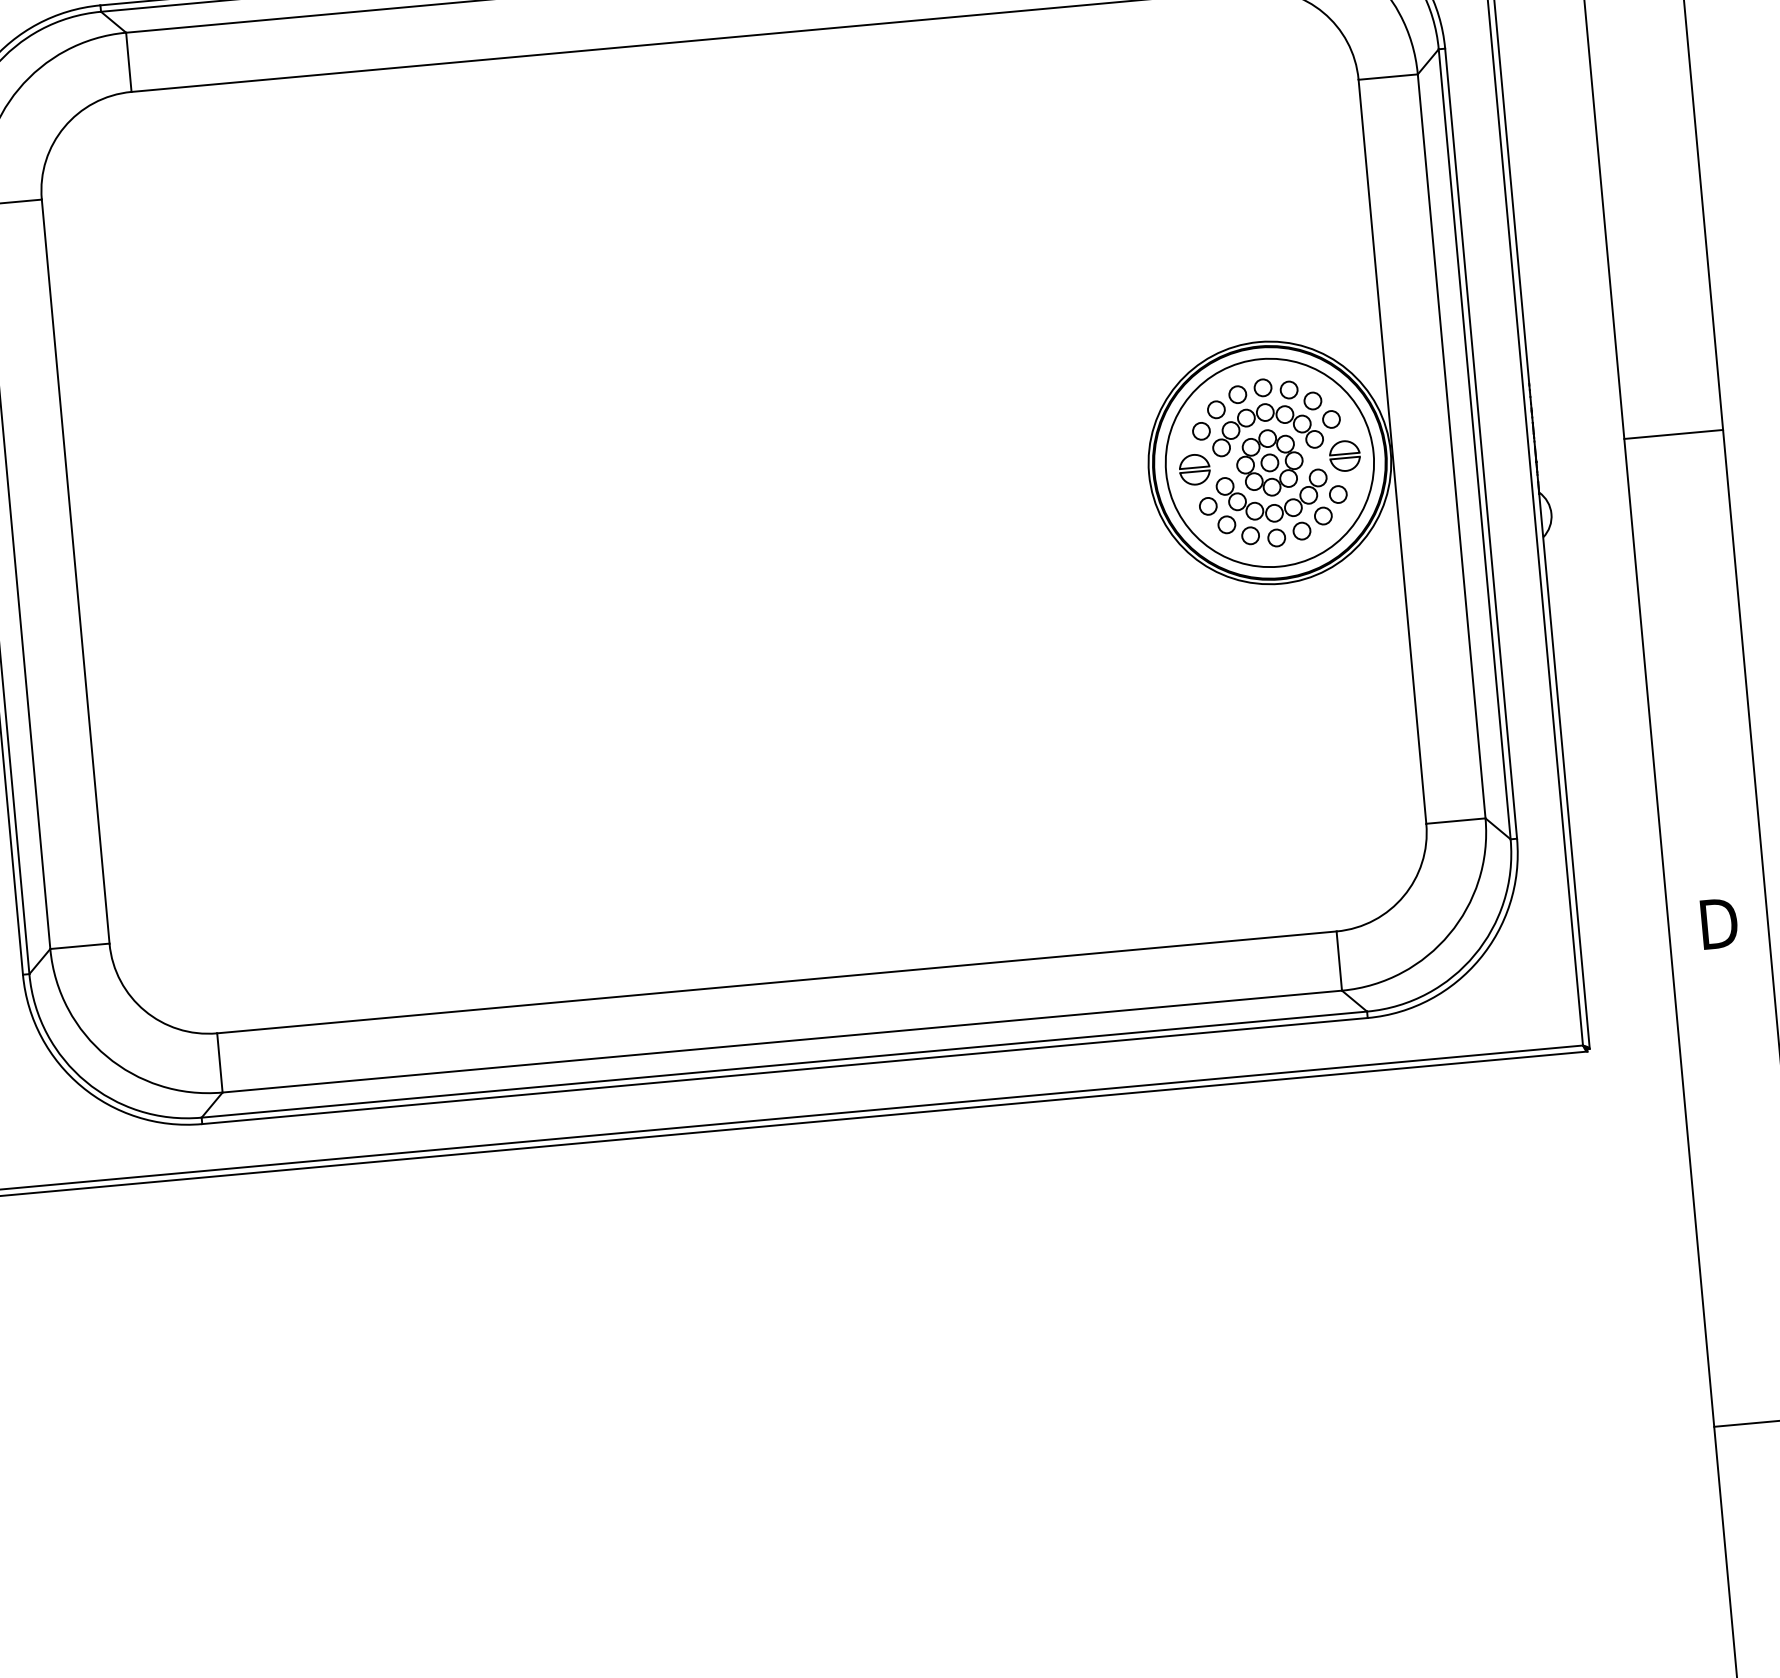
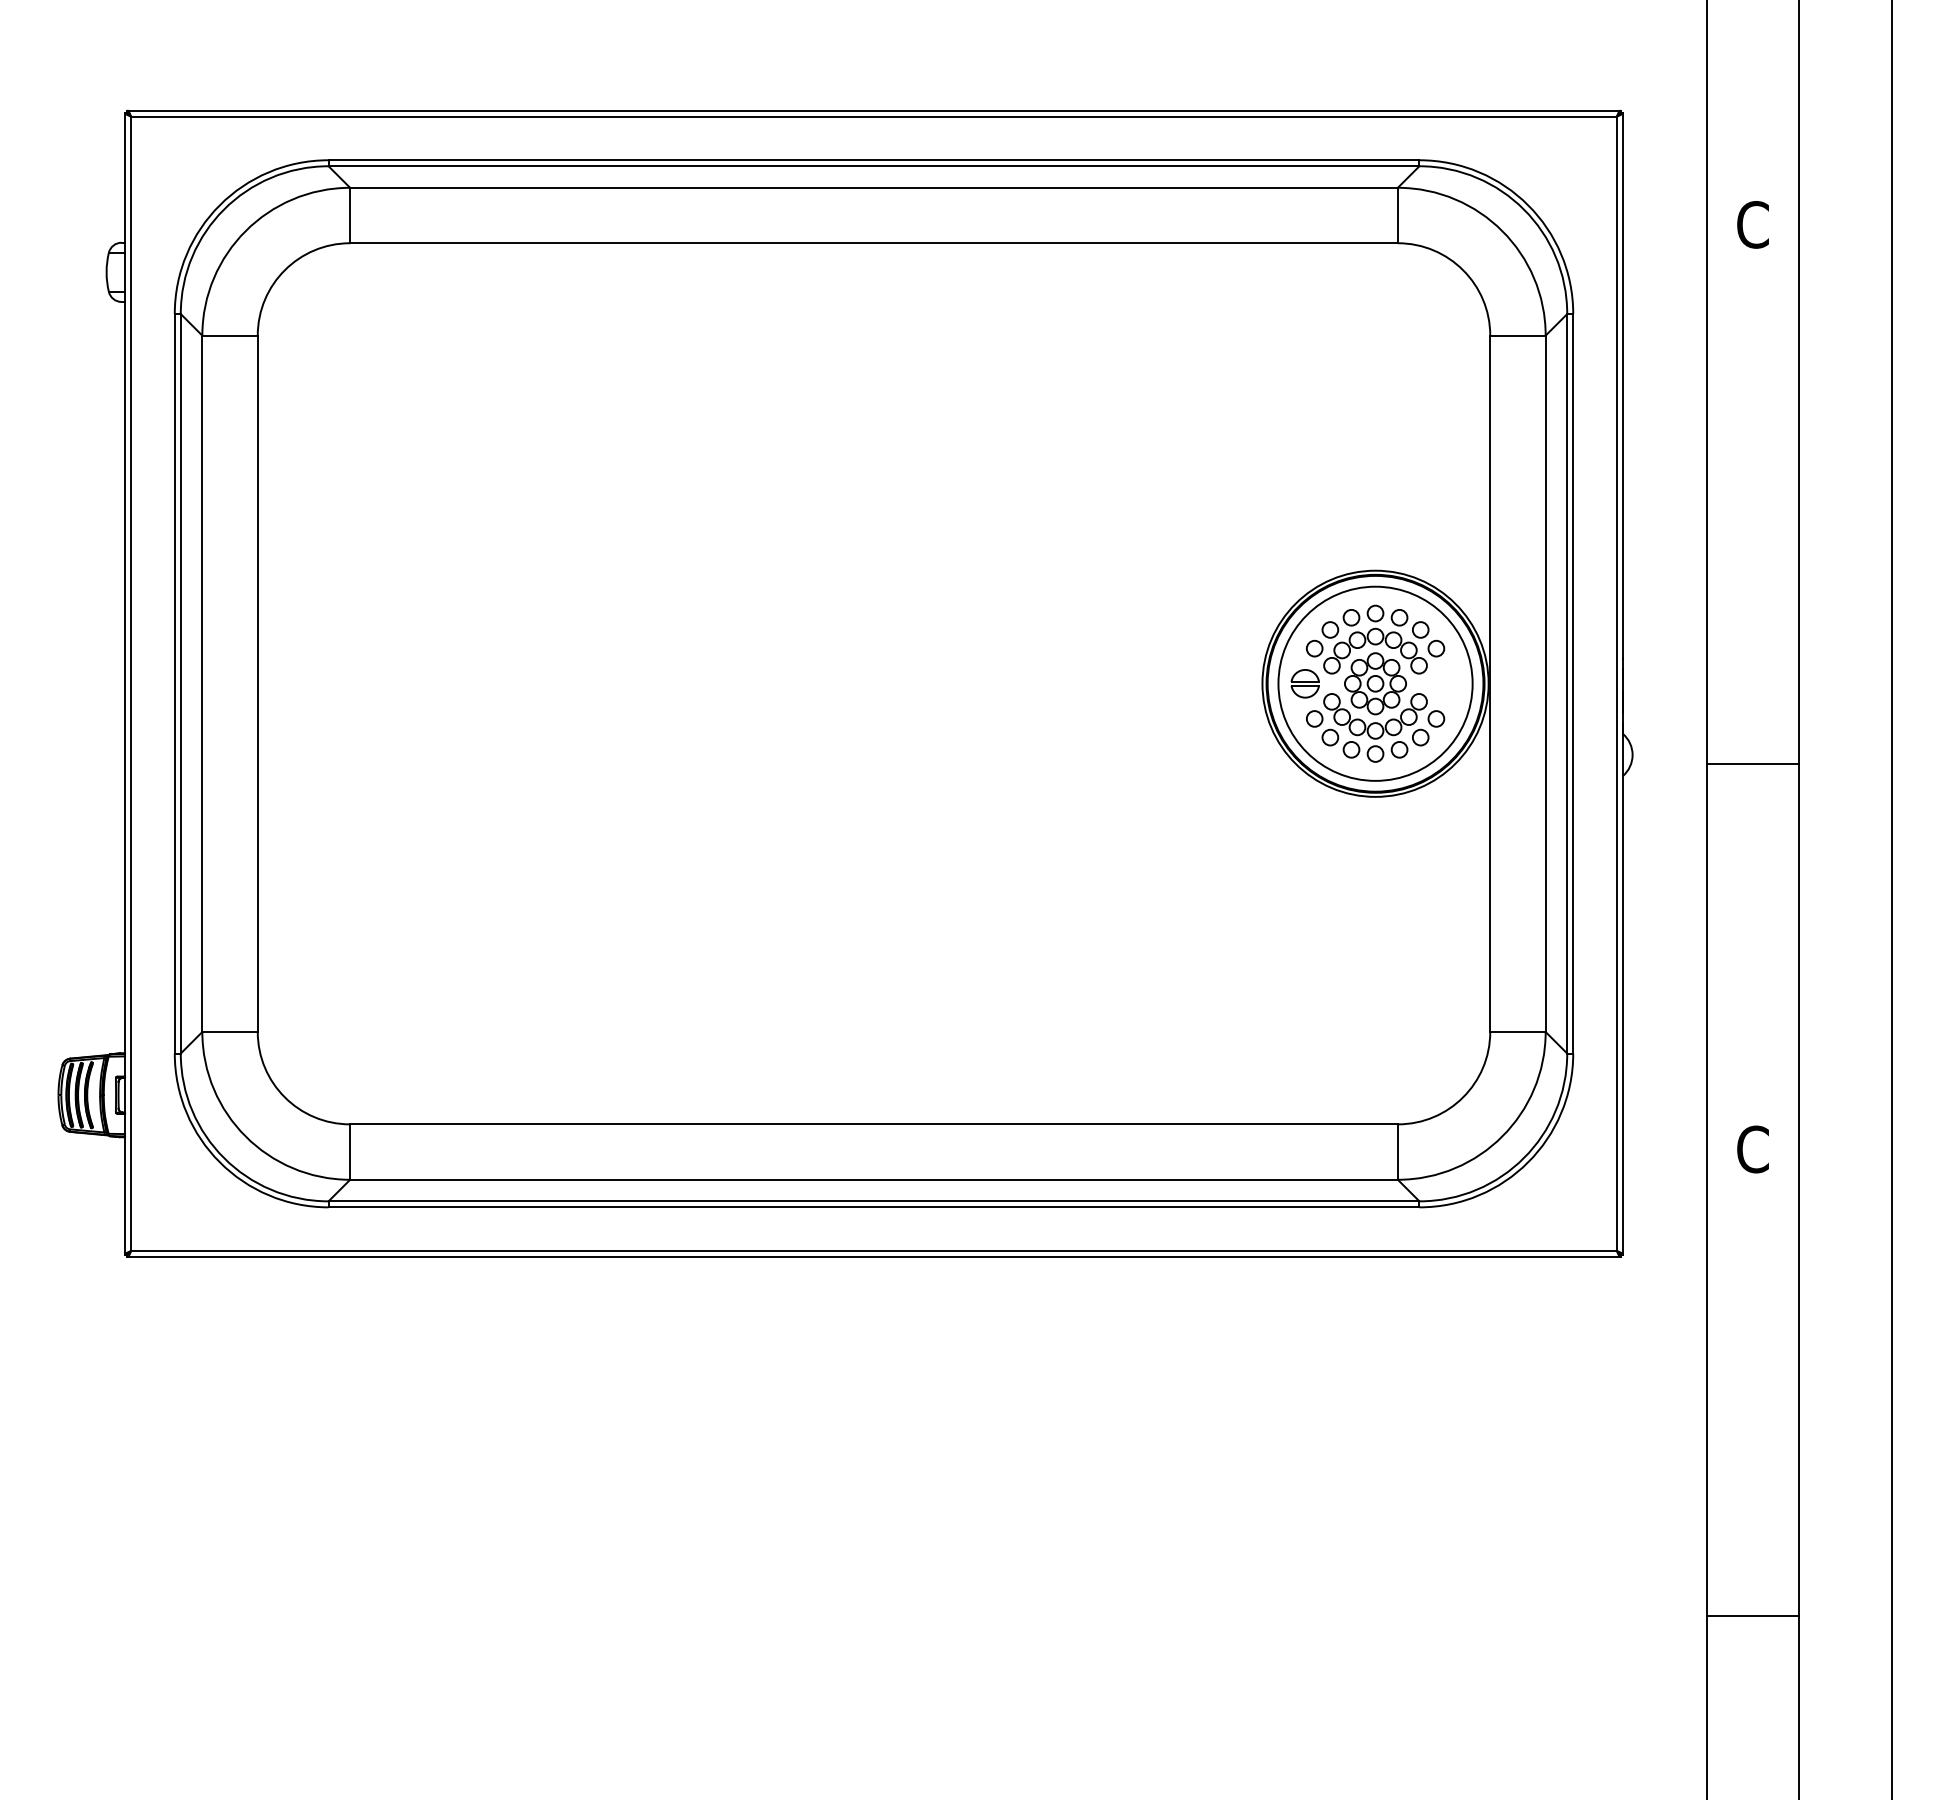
line: (1673, 434) -> (1752, 764), moved
part: (1344, 455) -> (1445, 683), removed
text: (1718, 923) -> (1753, 1149), D -> C

